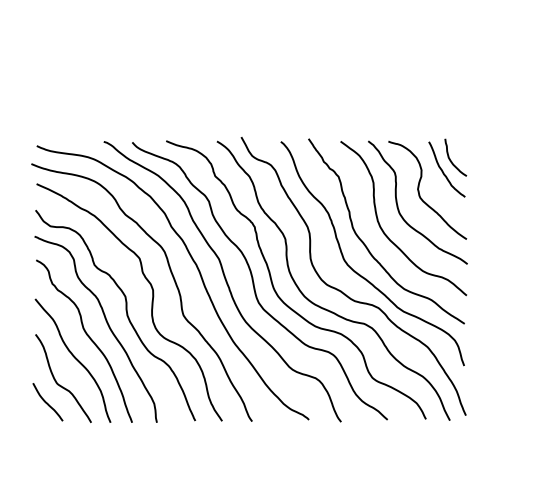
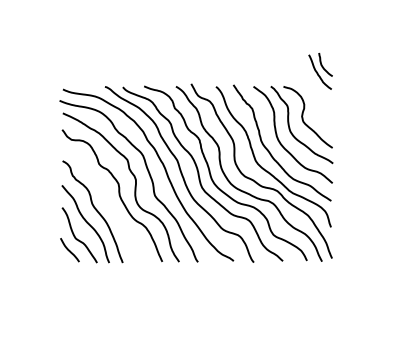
part: (447, 168) -> (320, 71), moved
curve: (106, 324) -> (106, 201), removed

